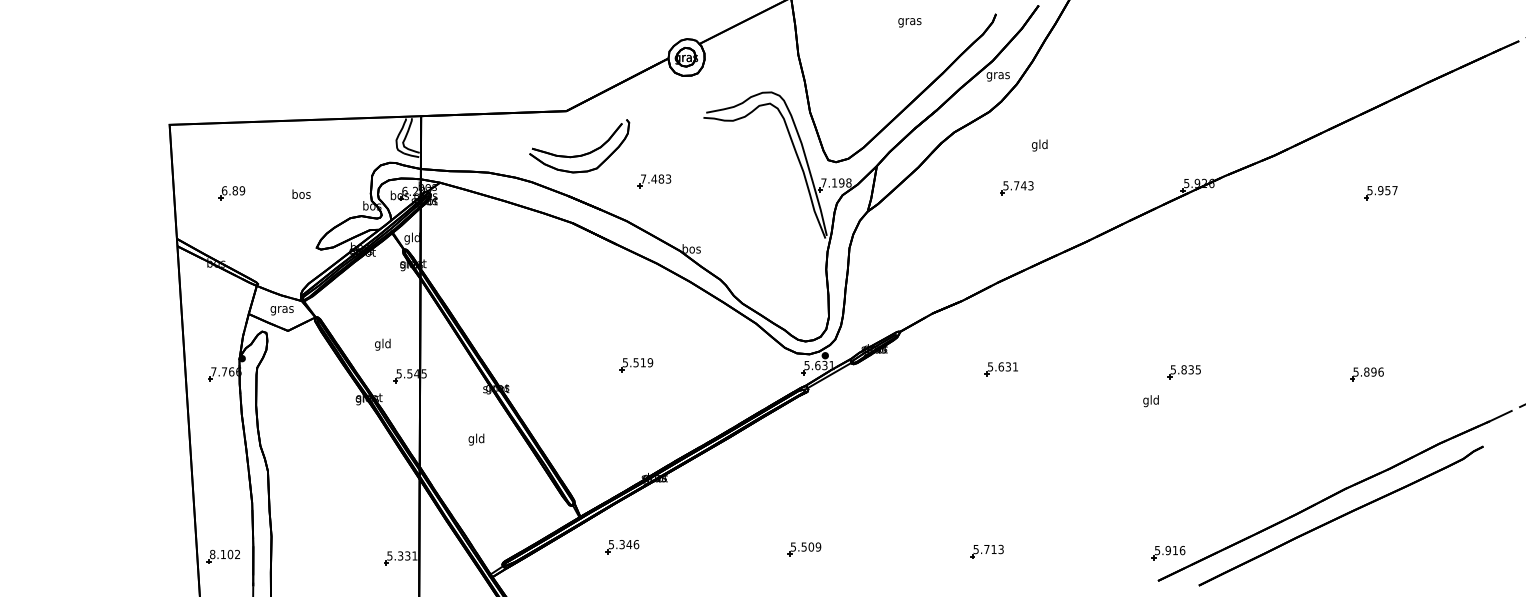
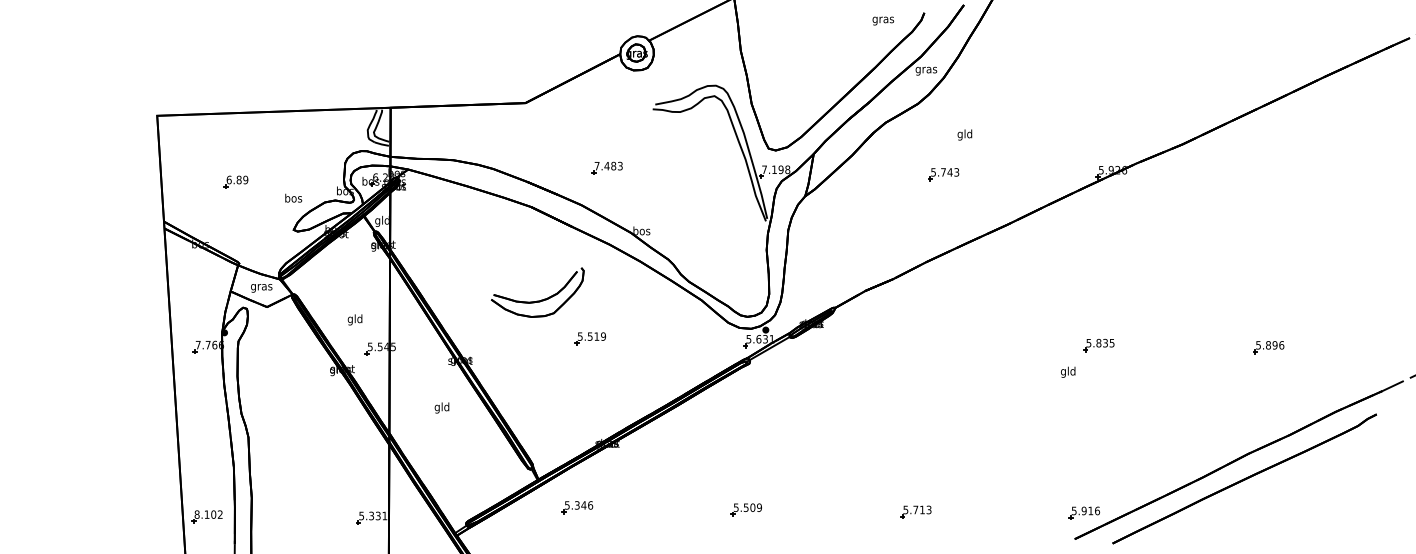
text: (910, 22) -> (883, 20), moved
part: (579, 154) -> (537, 300), moved
part: (231, 192) -> (235, 181), moved
part: (1380, 192) -> (1281, 178), removed
text: (301, 193) -> (293, 197), moved
part: (1000, 369) -> (928, 342), removed

